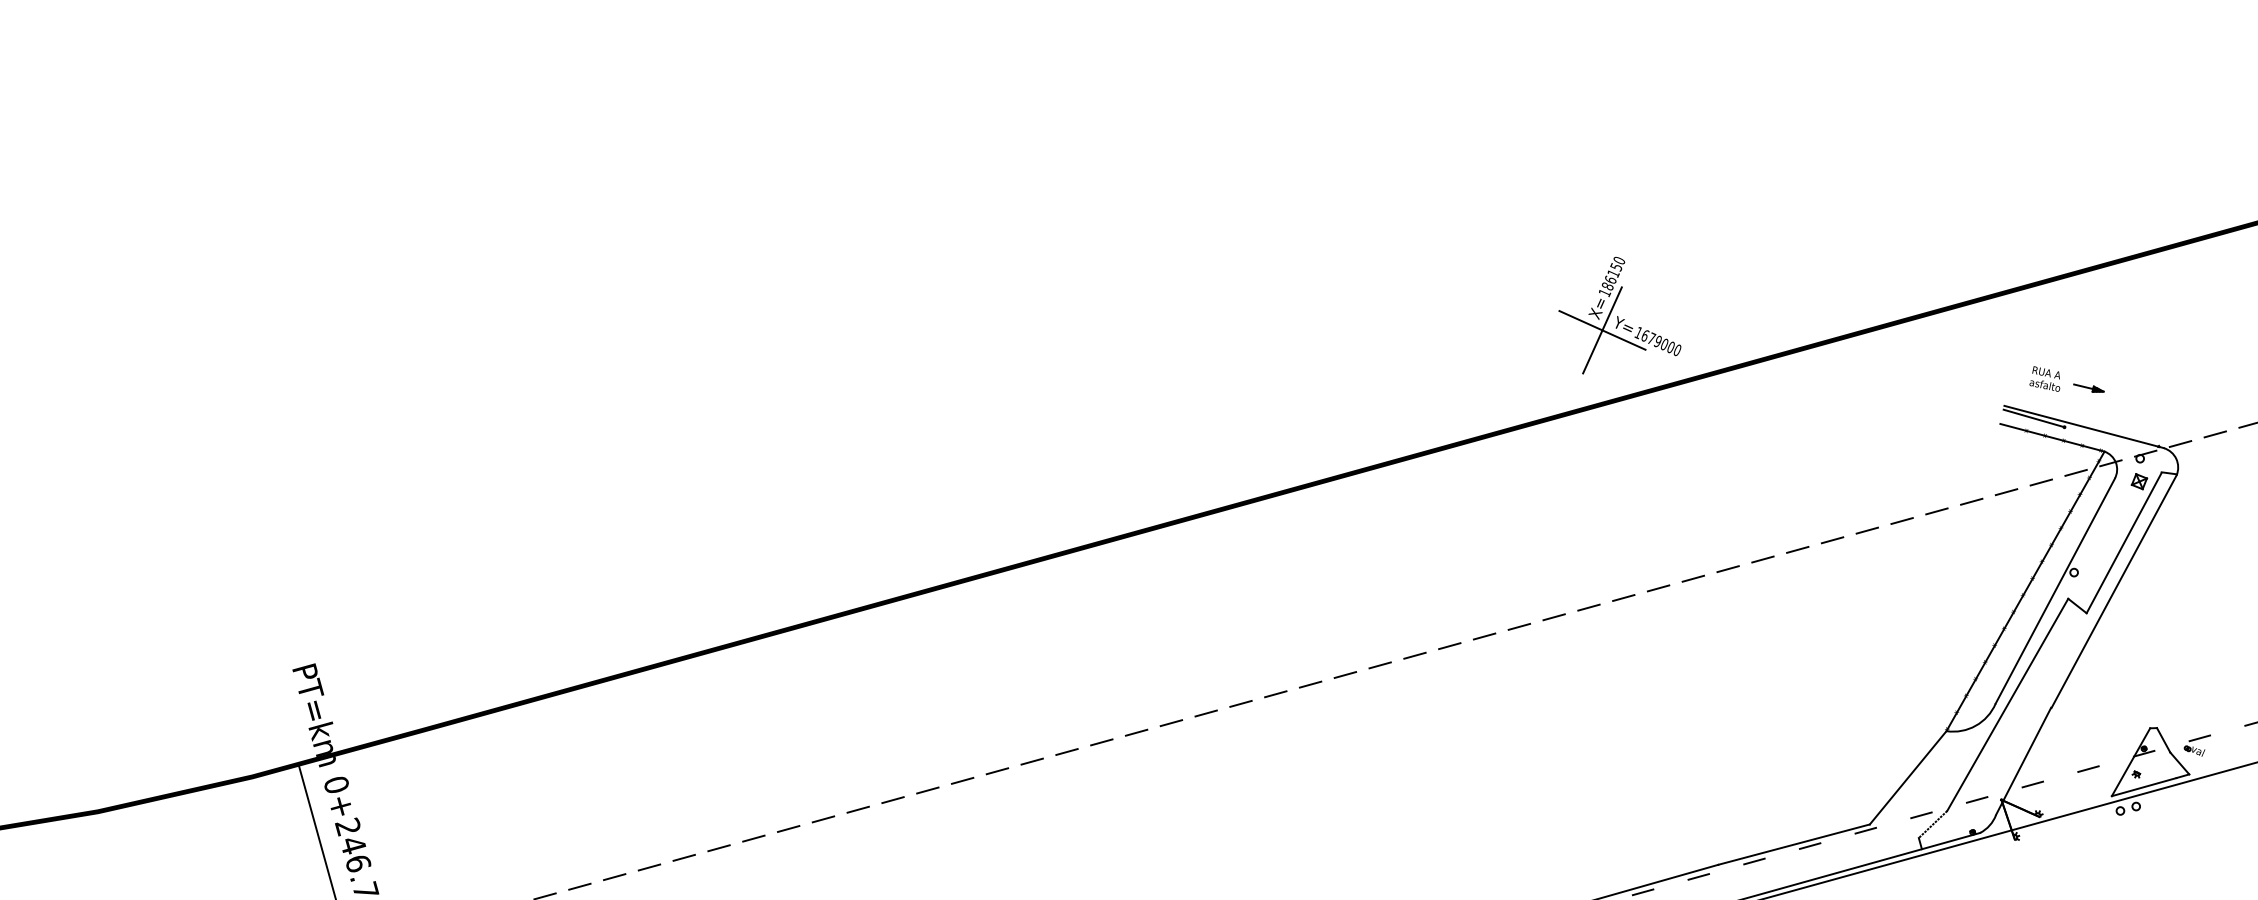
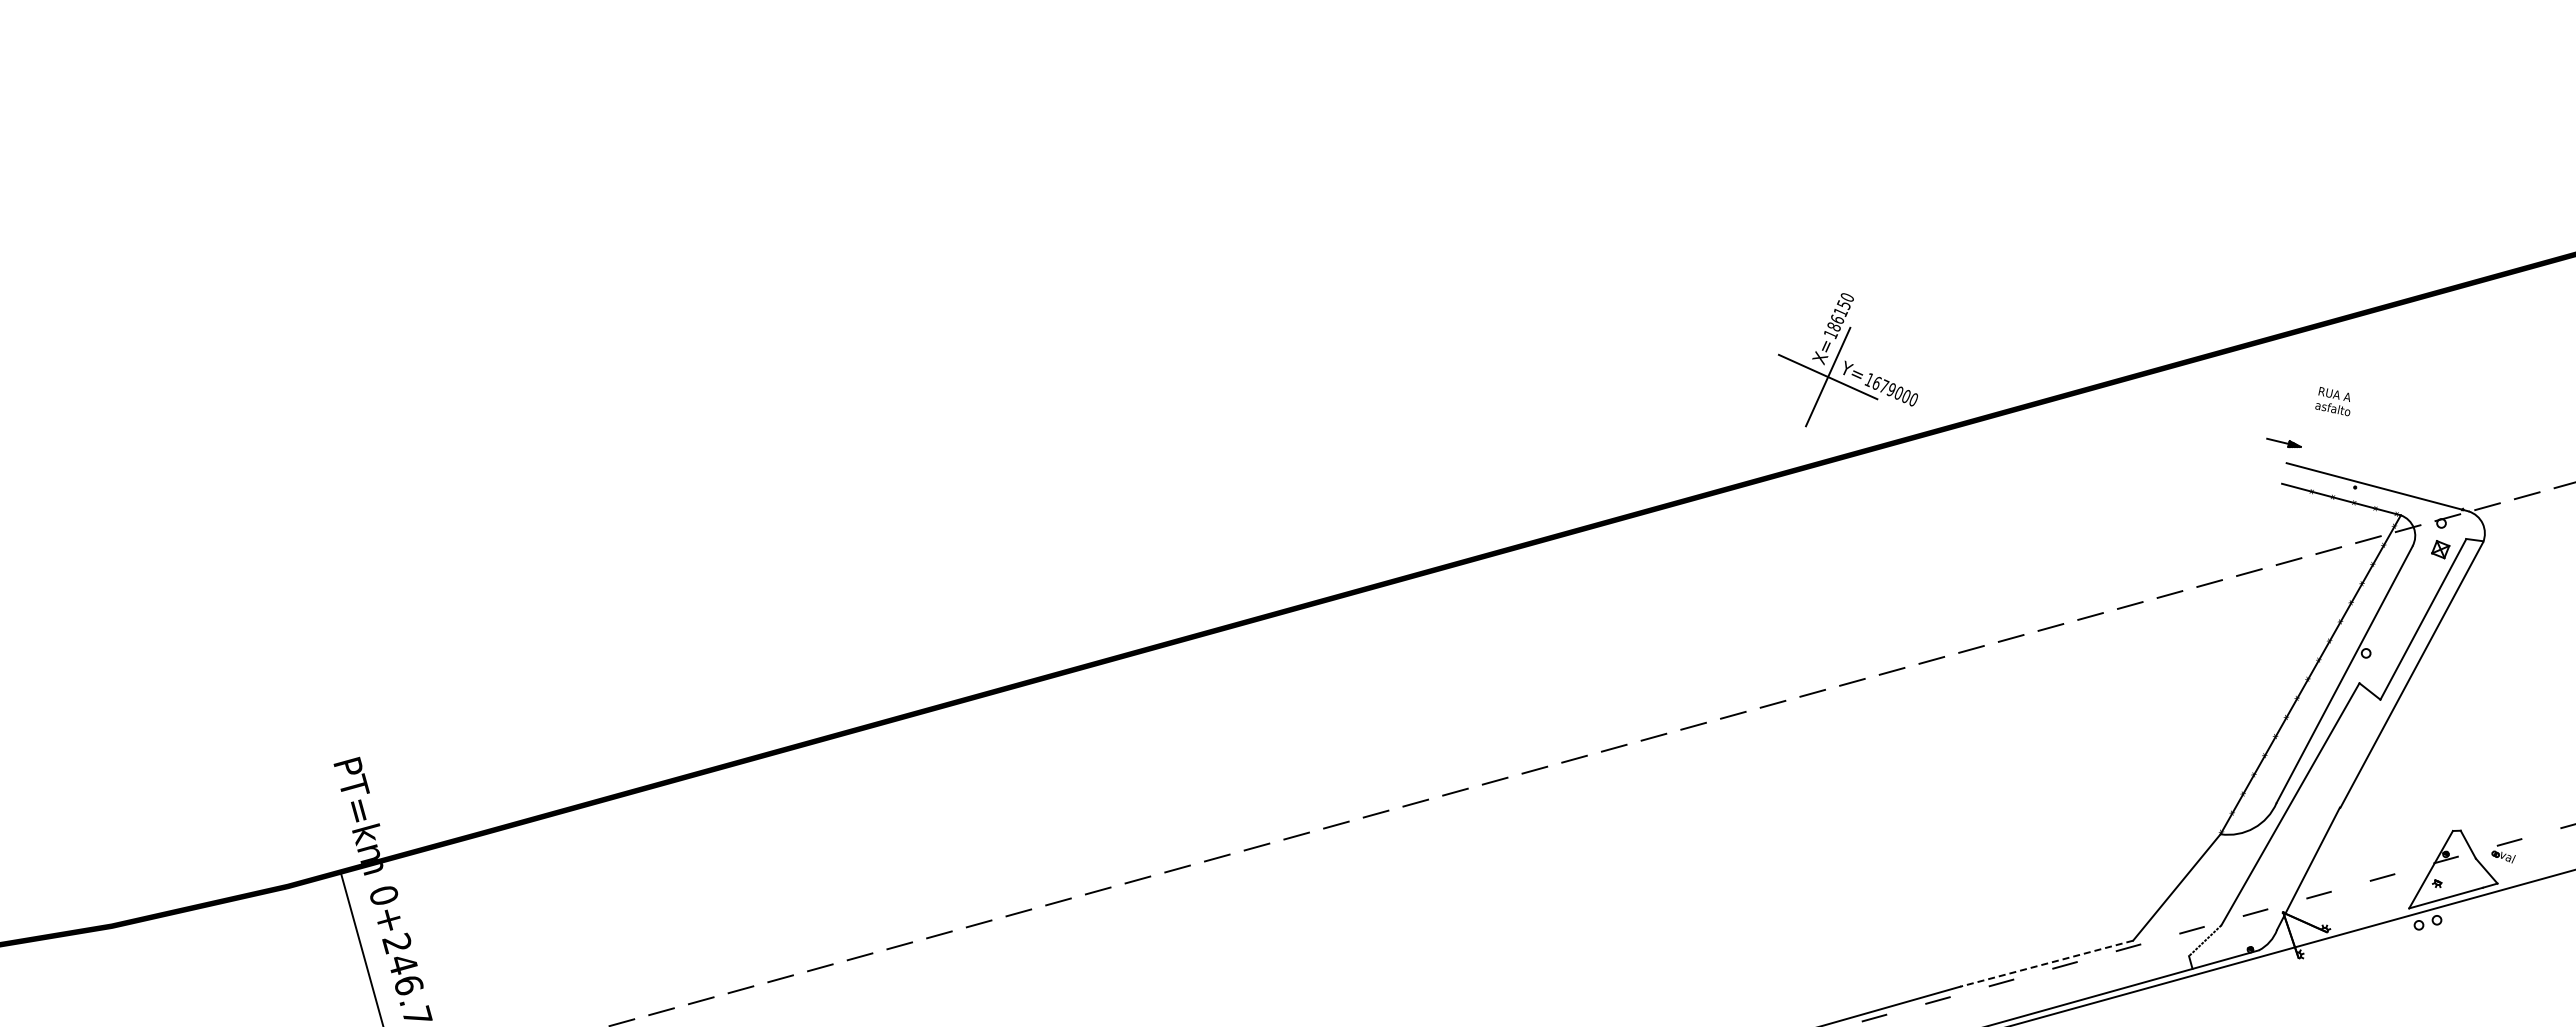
text: (2044, 378) -> (2332, 401), moved
part: (2088, 387) -> (2283, 442), moved
line: (2034, 418) -> (2320, 477), removed
line: (1793, 844) -> (2046, 963), solid -> dashed

